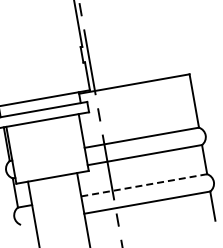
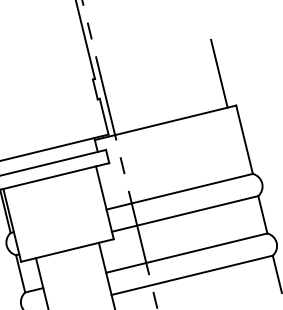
line: (177, 48) -> (218, 73), added
line: (144, 185) -> (187, 253), dashed -> solid

